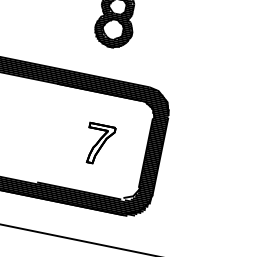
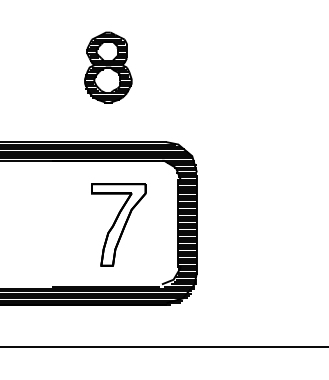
part: (98, 144) -> (118, 224), size x1.67

